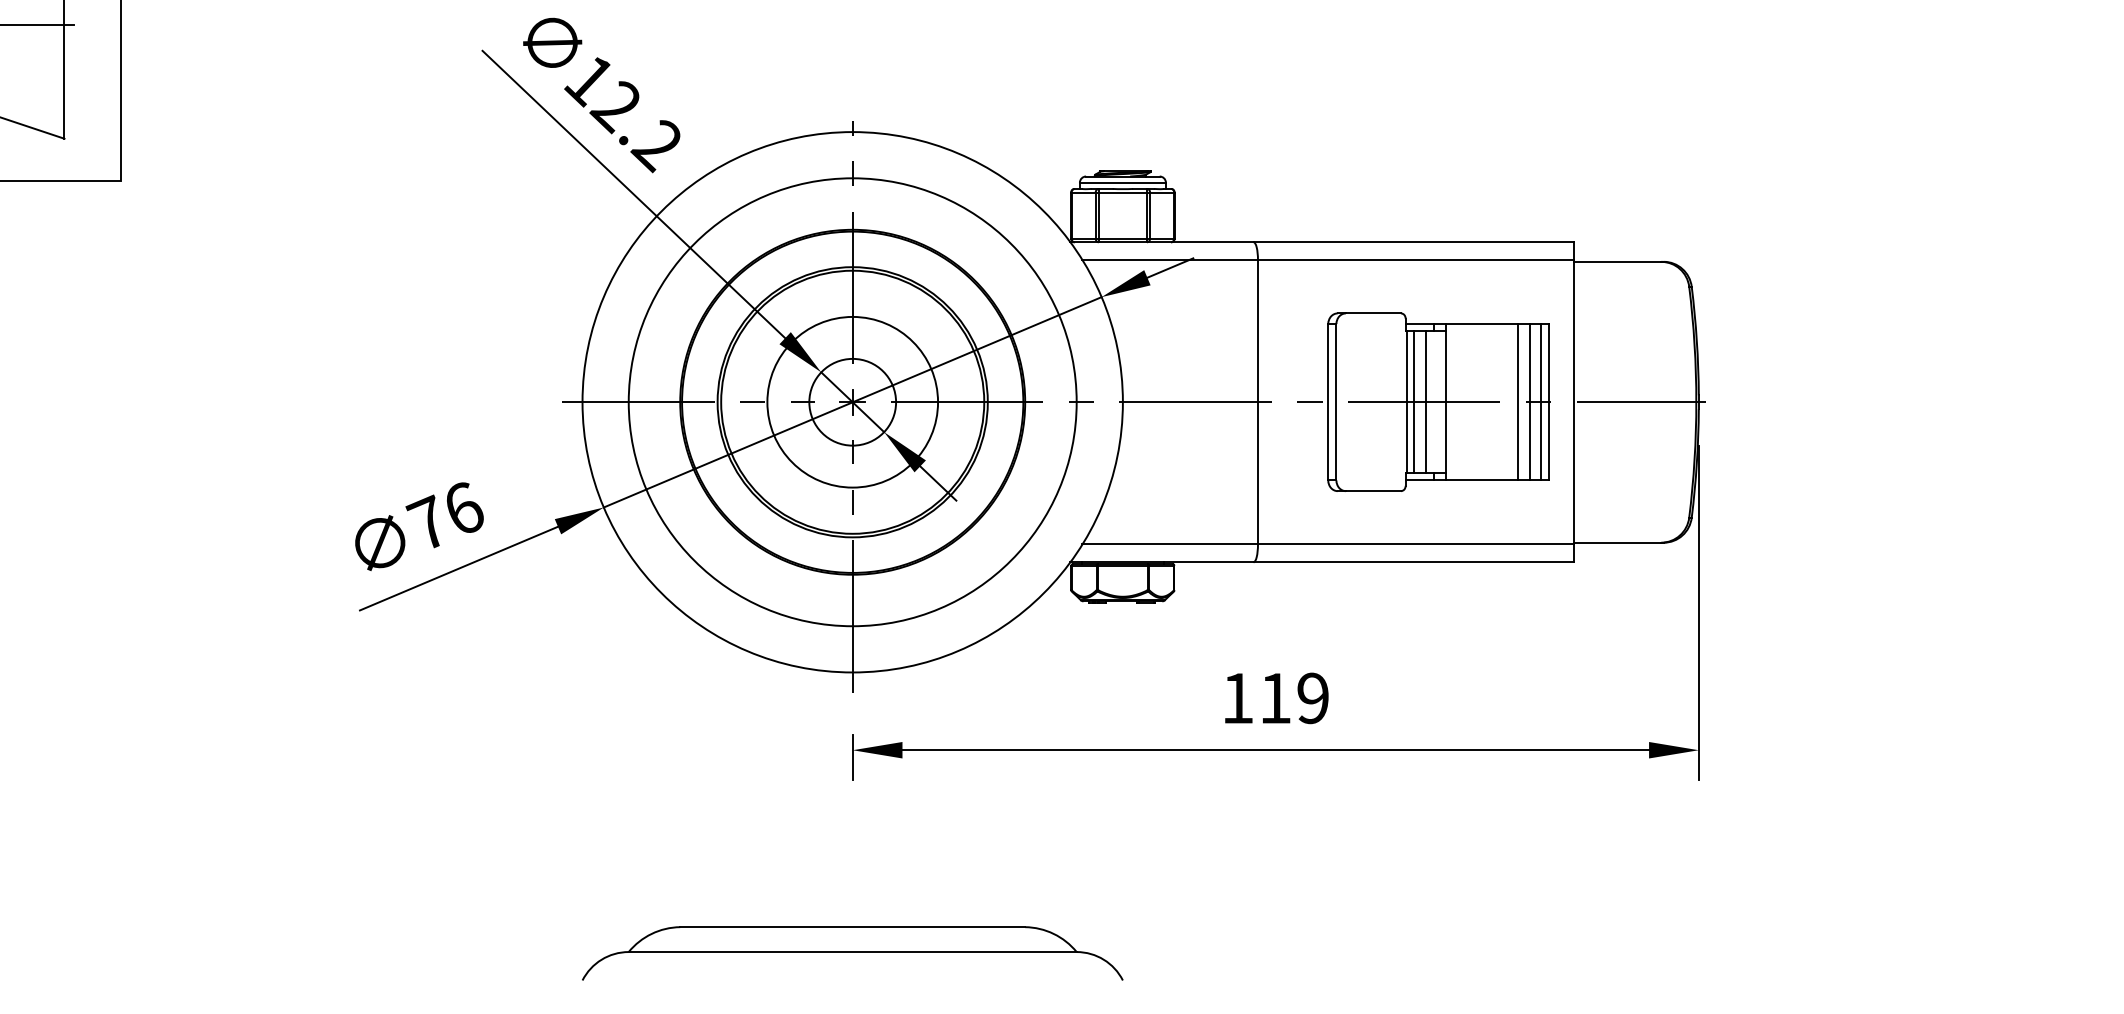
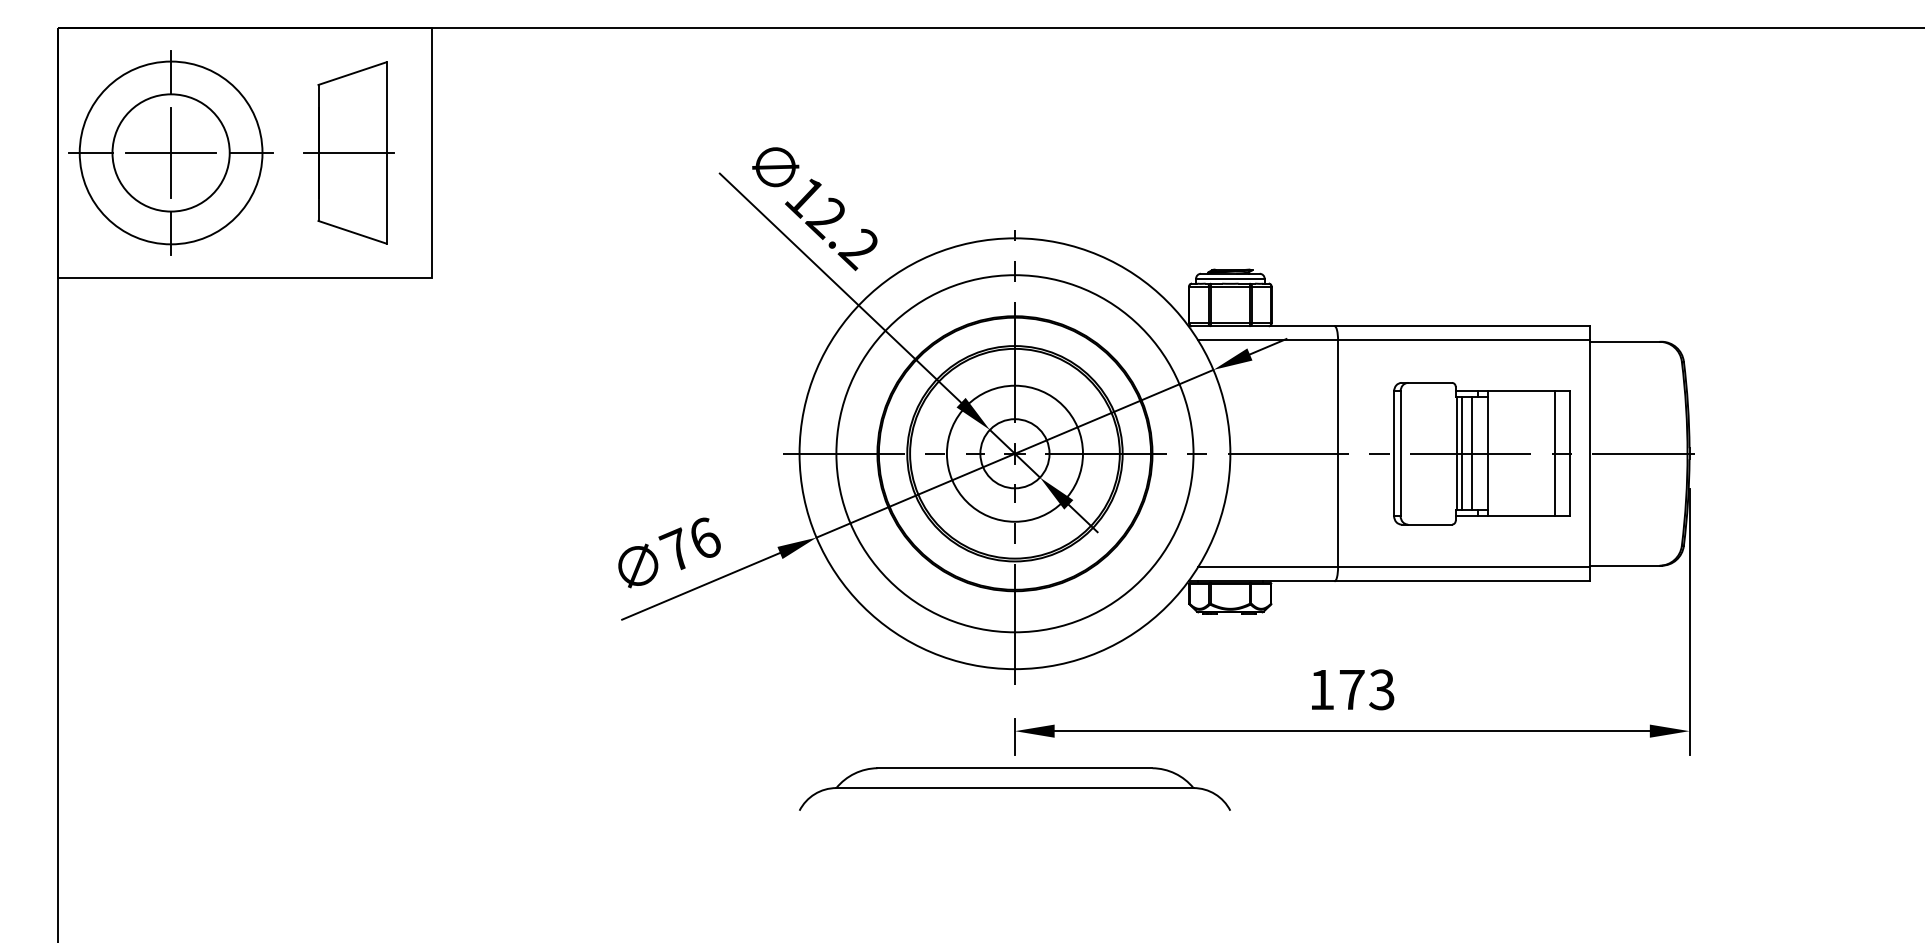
line: (1518, 401) -> (1545, 453), removed
line: (1540, 401) -> (1563, 453), removed
text: (1293, 697) -> (1366, 689), 119 -> 173
part: (852, 952) -> (1014, 788), moved

